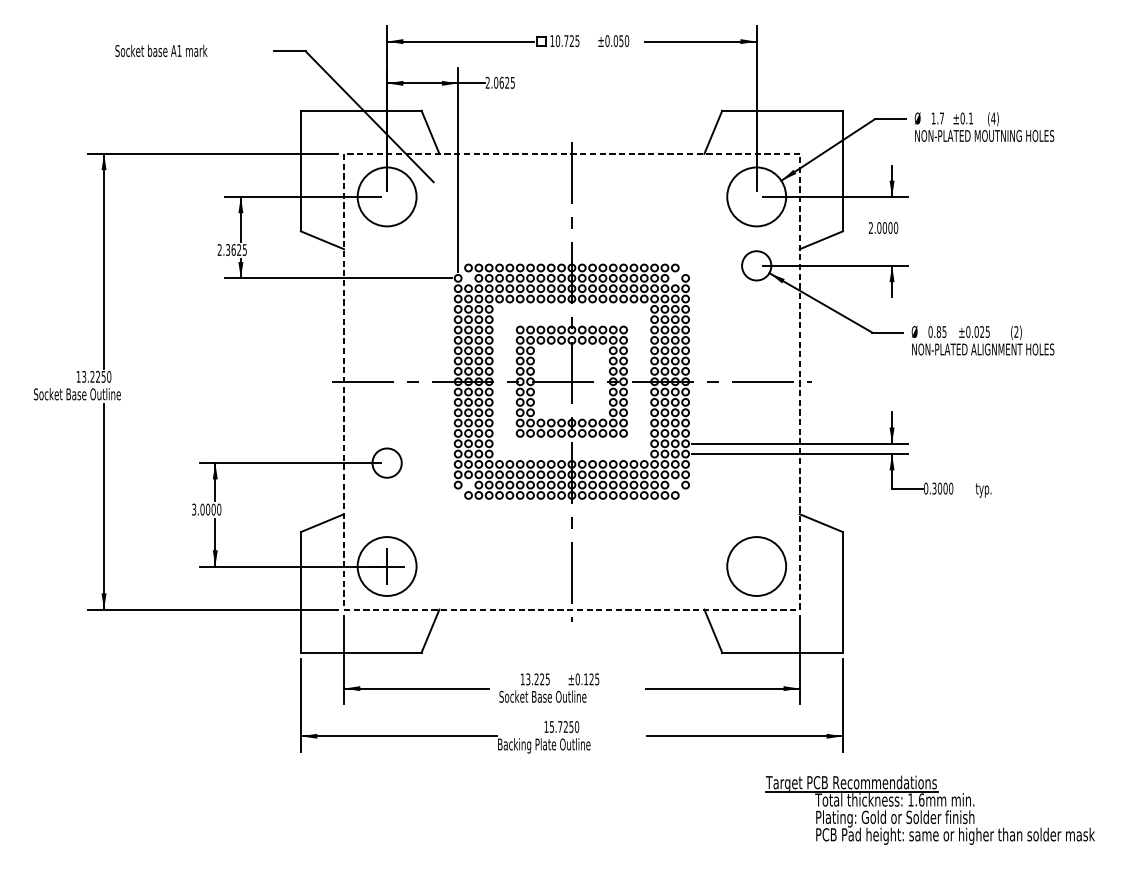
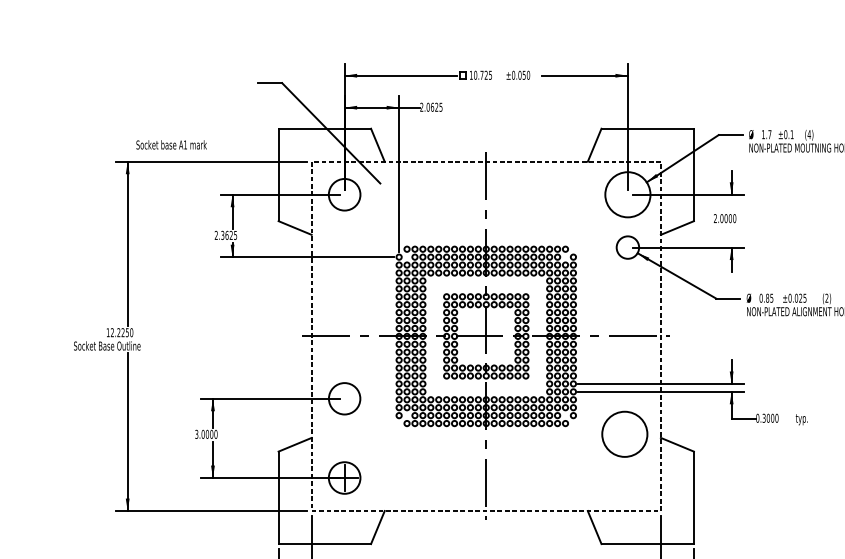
text: (161, 50) -> (171, 144), moved
circle: (386, 196) -> (344, 194), size x0.7
text: (84, 376) -> (112, 332), 13.2250 -> 12.2250
circle: (386, 462) -> (344, 398), size x1.4
circle: (386, 566) -> (344, 478), size x0.7
circle: (756, 566) -> (624, 434), moved

